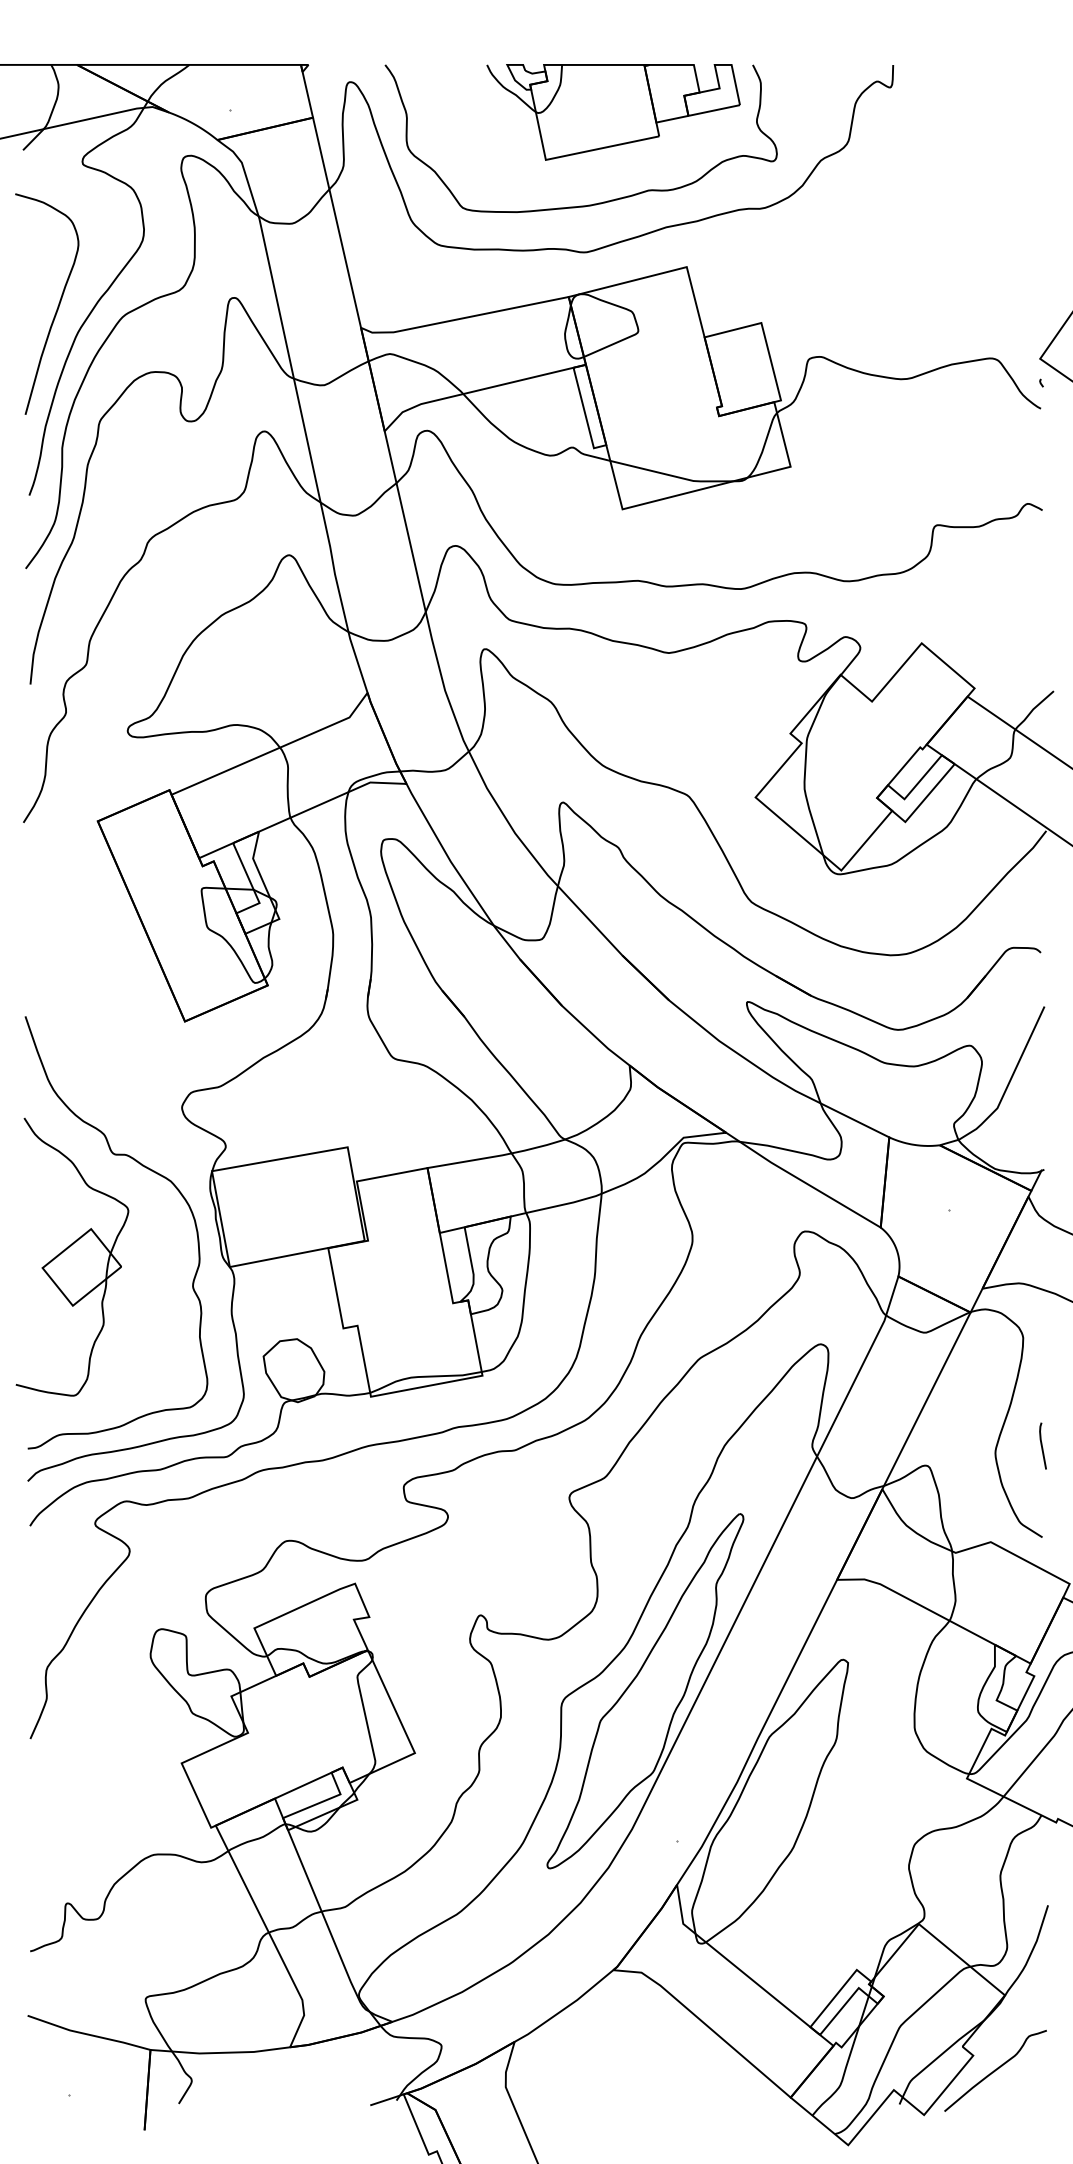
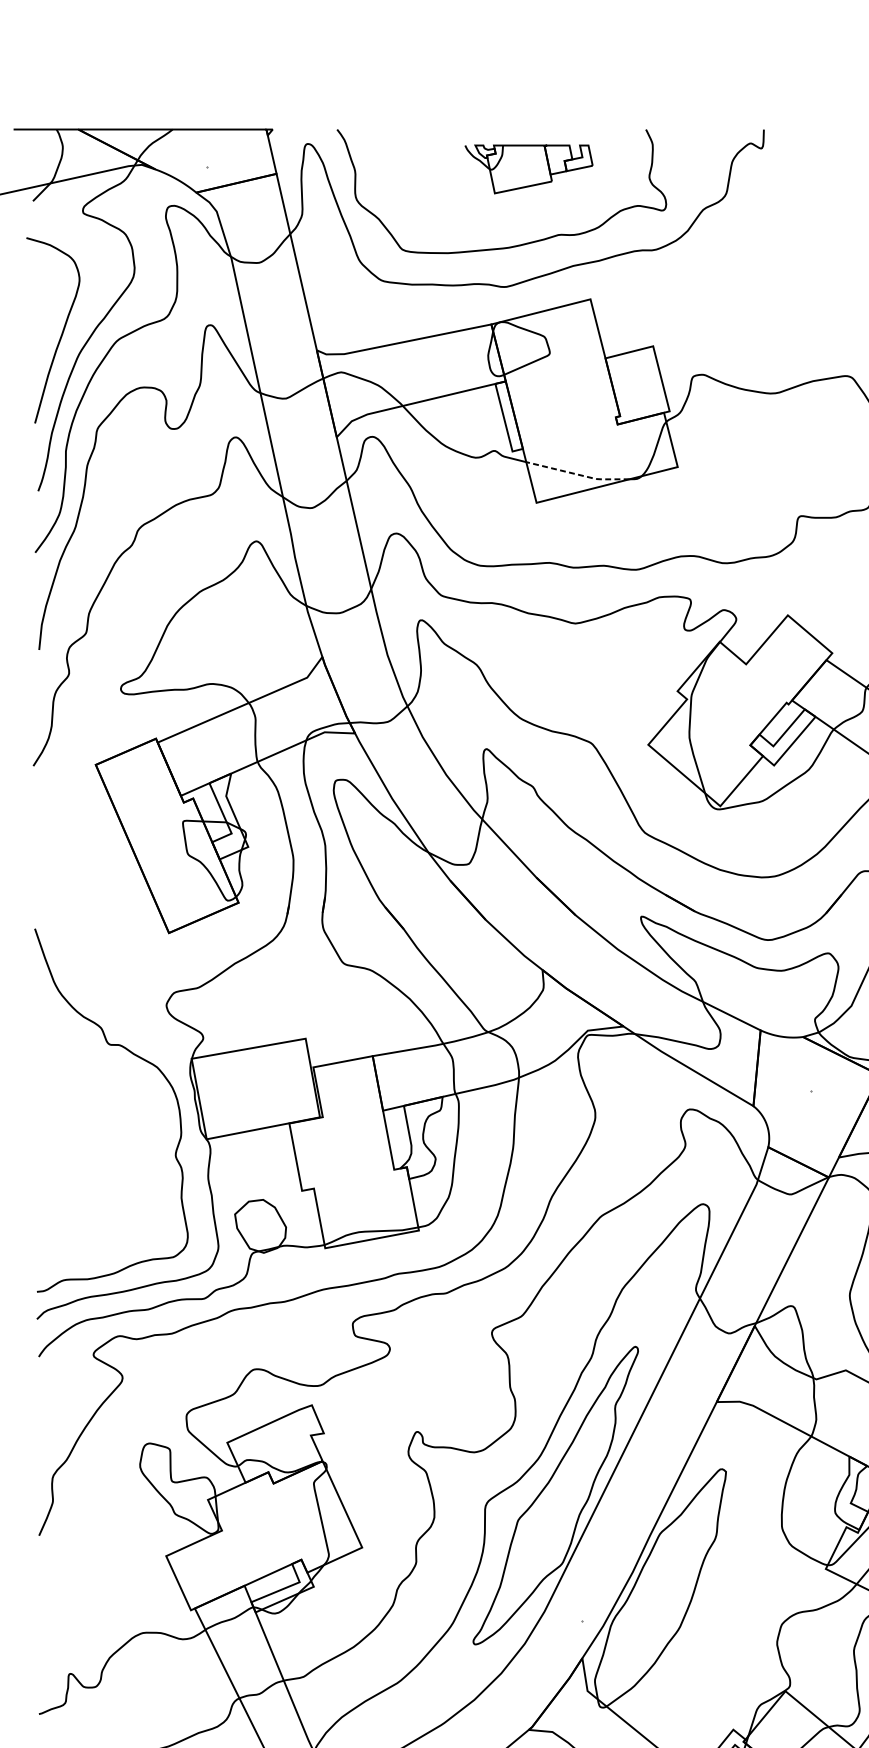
part: (613, 112) -> (528, 169), size x0.6
line: (672, 475) -> (578, 474), solid -> dashed
part: (72, 1257) -> (74, 1131), removed

